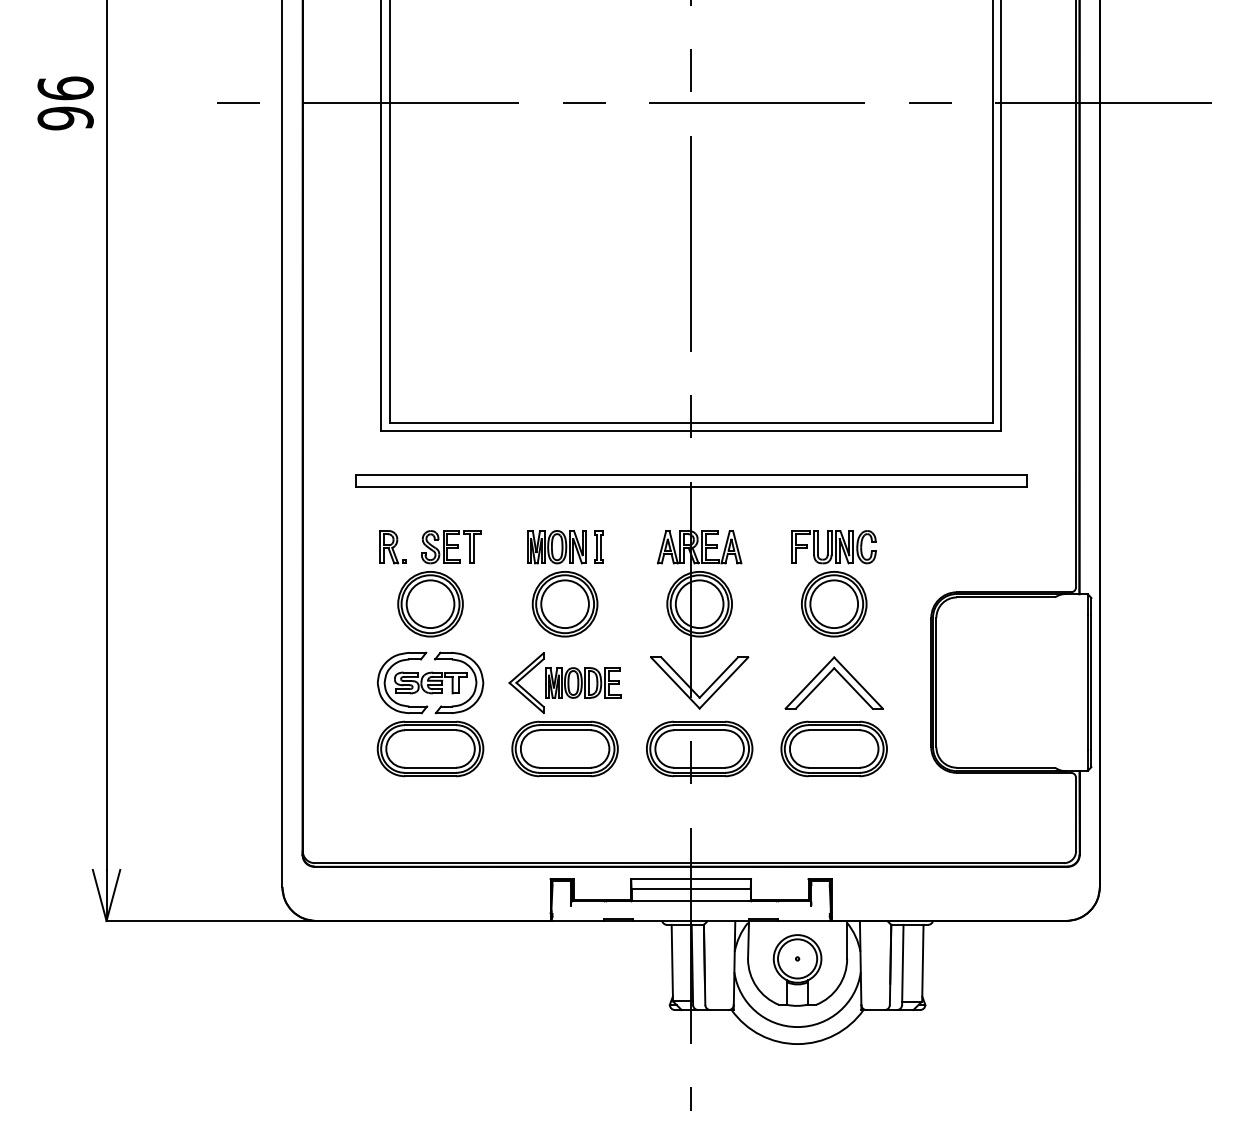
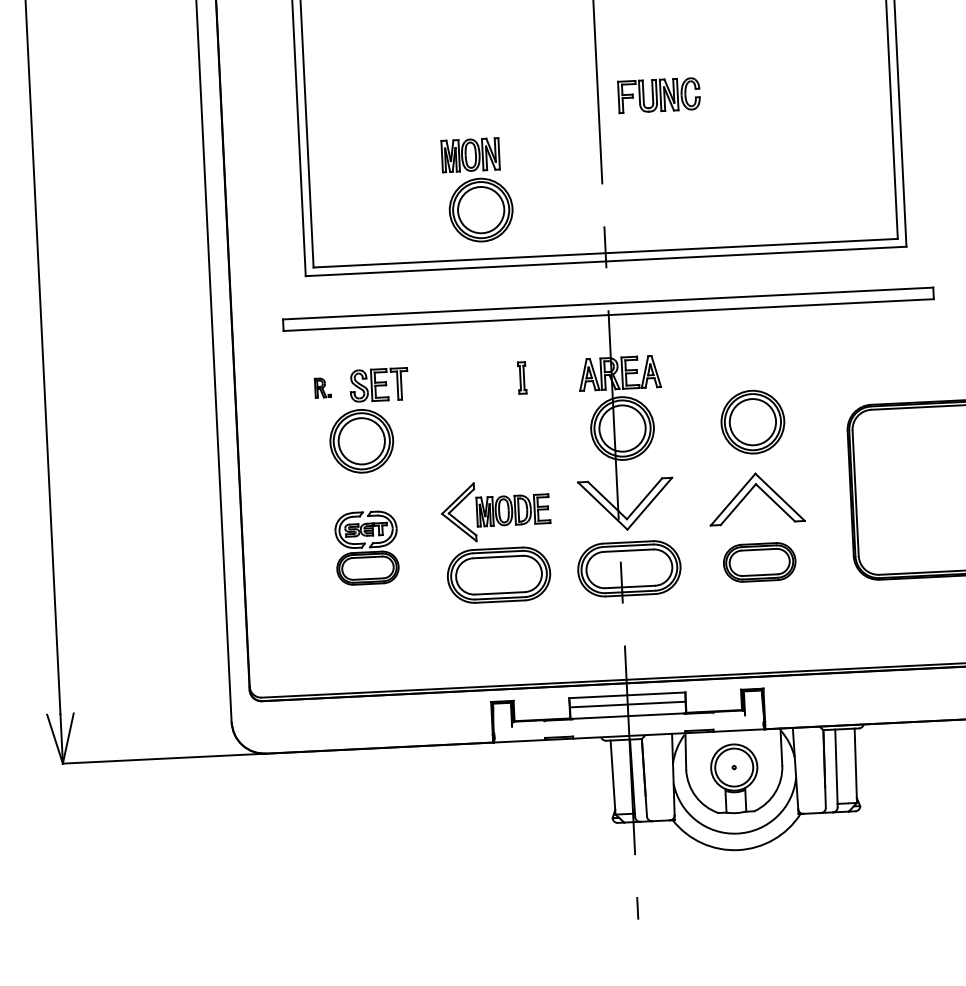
part: (392, 547) -> (322, 388), size x0.6
part: (833, 547) -> (658, 95), moved
part: (562, 583) -> (477, 190), moved
part: (430, 714) -> (366, 548), size x0.6
part: (833, 748) -> (759, 561), size x0.7

